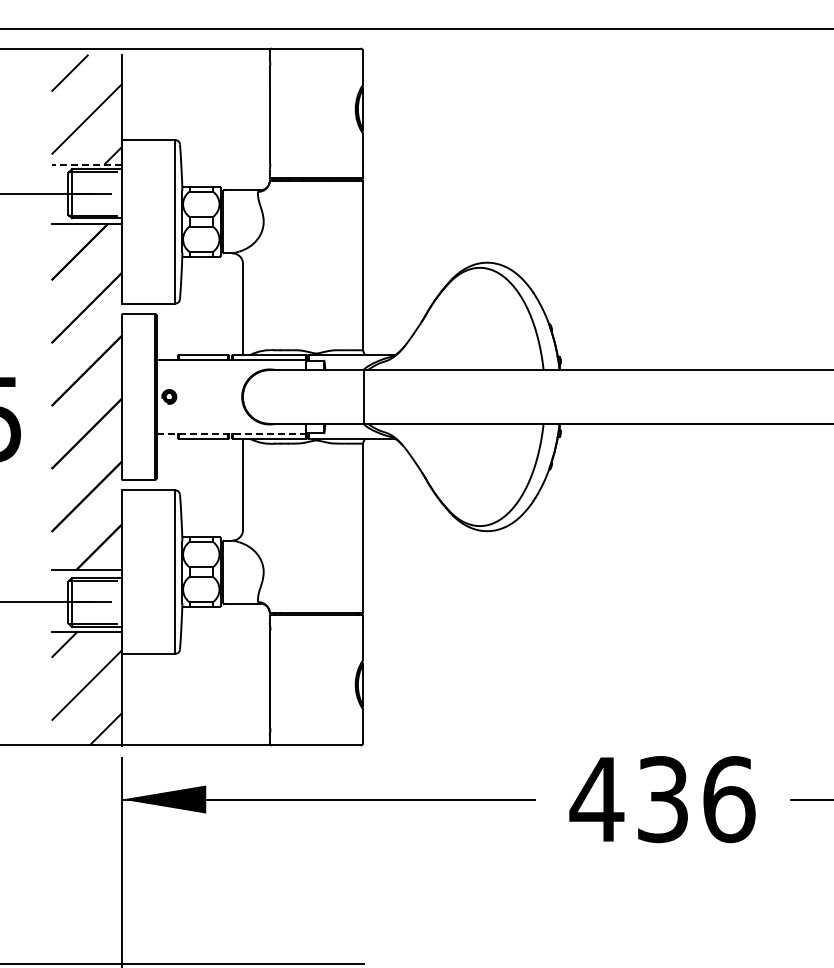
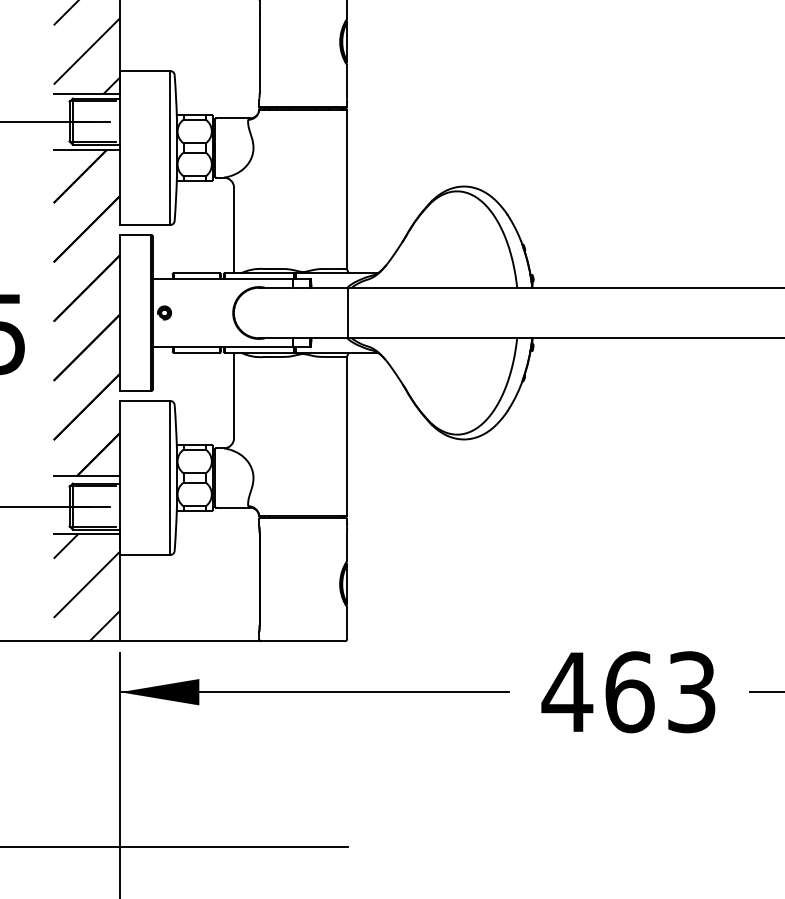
line: (86, 164) -> (86, 94), dashed -> solid
line: (231, 433) -> (223, 347), dashed -> solid
text: (696, 799) -> (661, 692), 436 -> 463

